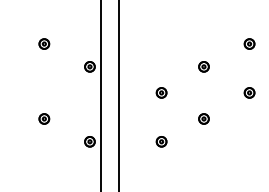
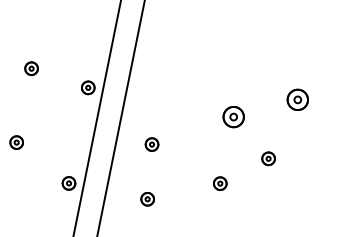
part: (44, 43) -> (31, 68), moved
part: (249, 43) -> (297, 99), size x1.6
part: (203, 66) -> (233, 116), size x1.6
part: (161, 92) -> (152, 144), moved
part: (249, 92) -> (268, 158), moved
part: (161, 141) -> (147, 198), moved

